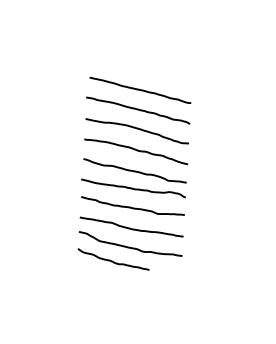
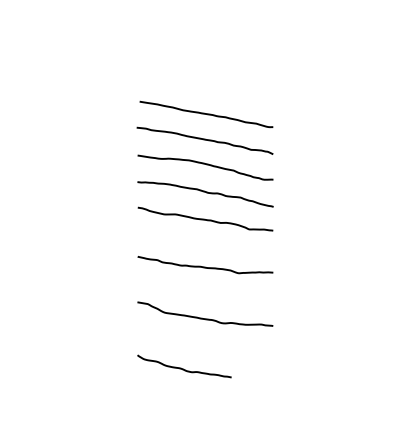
curve: (133, 188) -> (204, 241), removed
curve: (131, 228) -> (205, 293), removed
curve: (112, 260) -> (183, 368), moved

